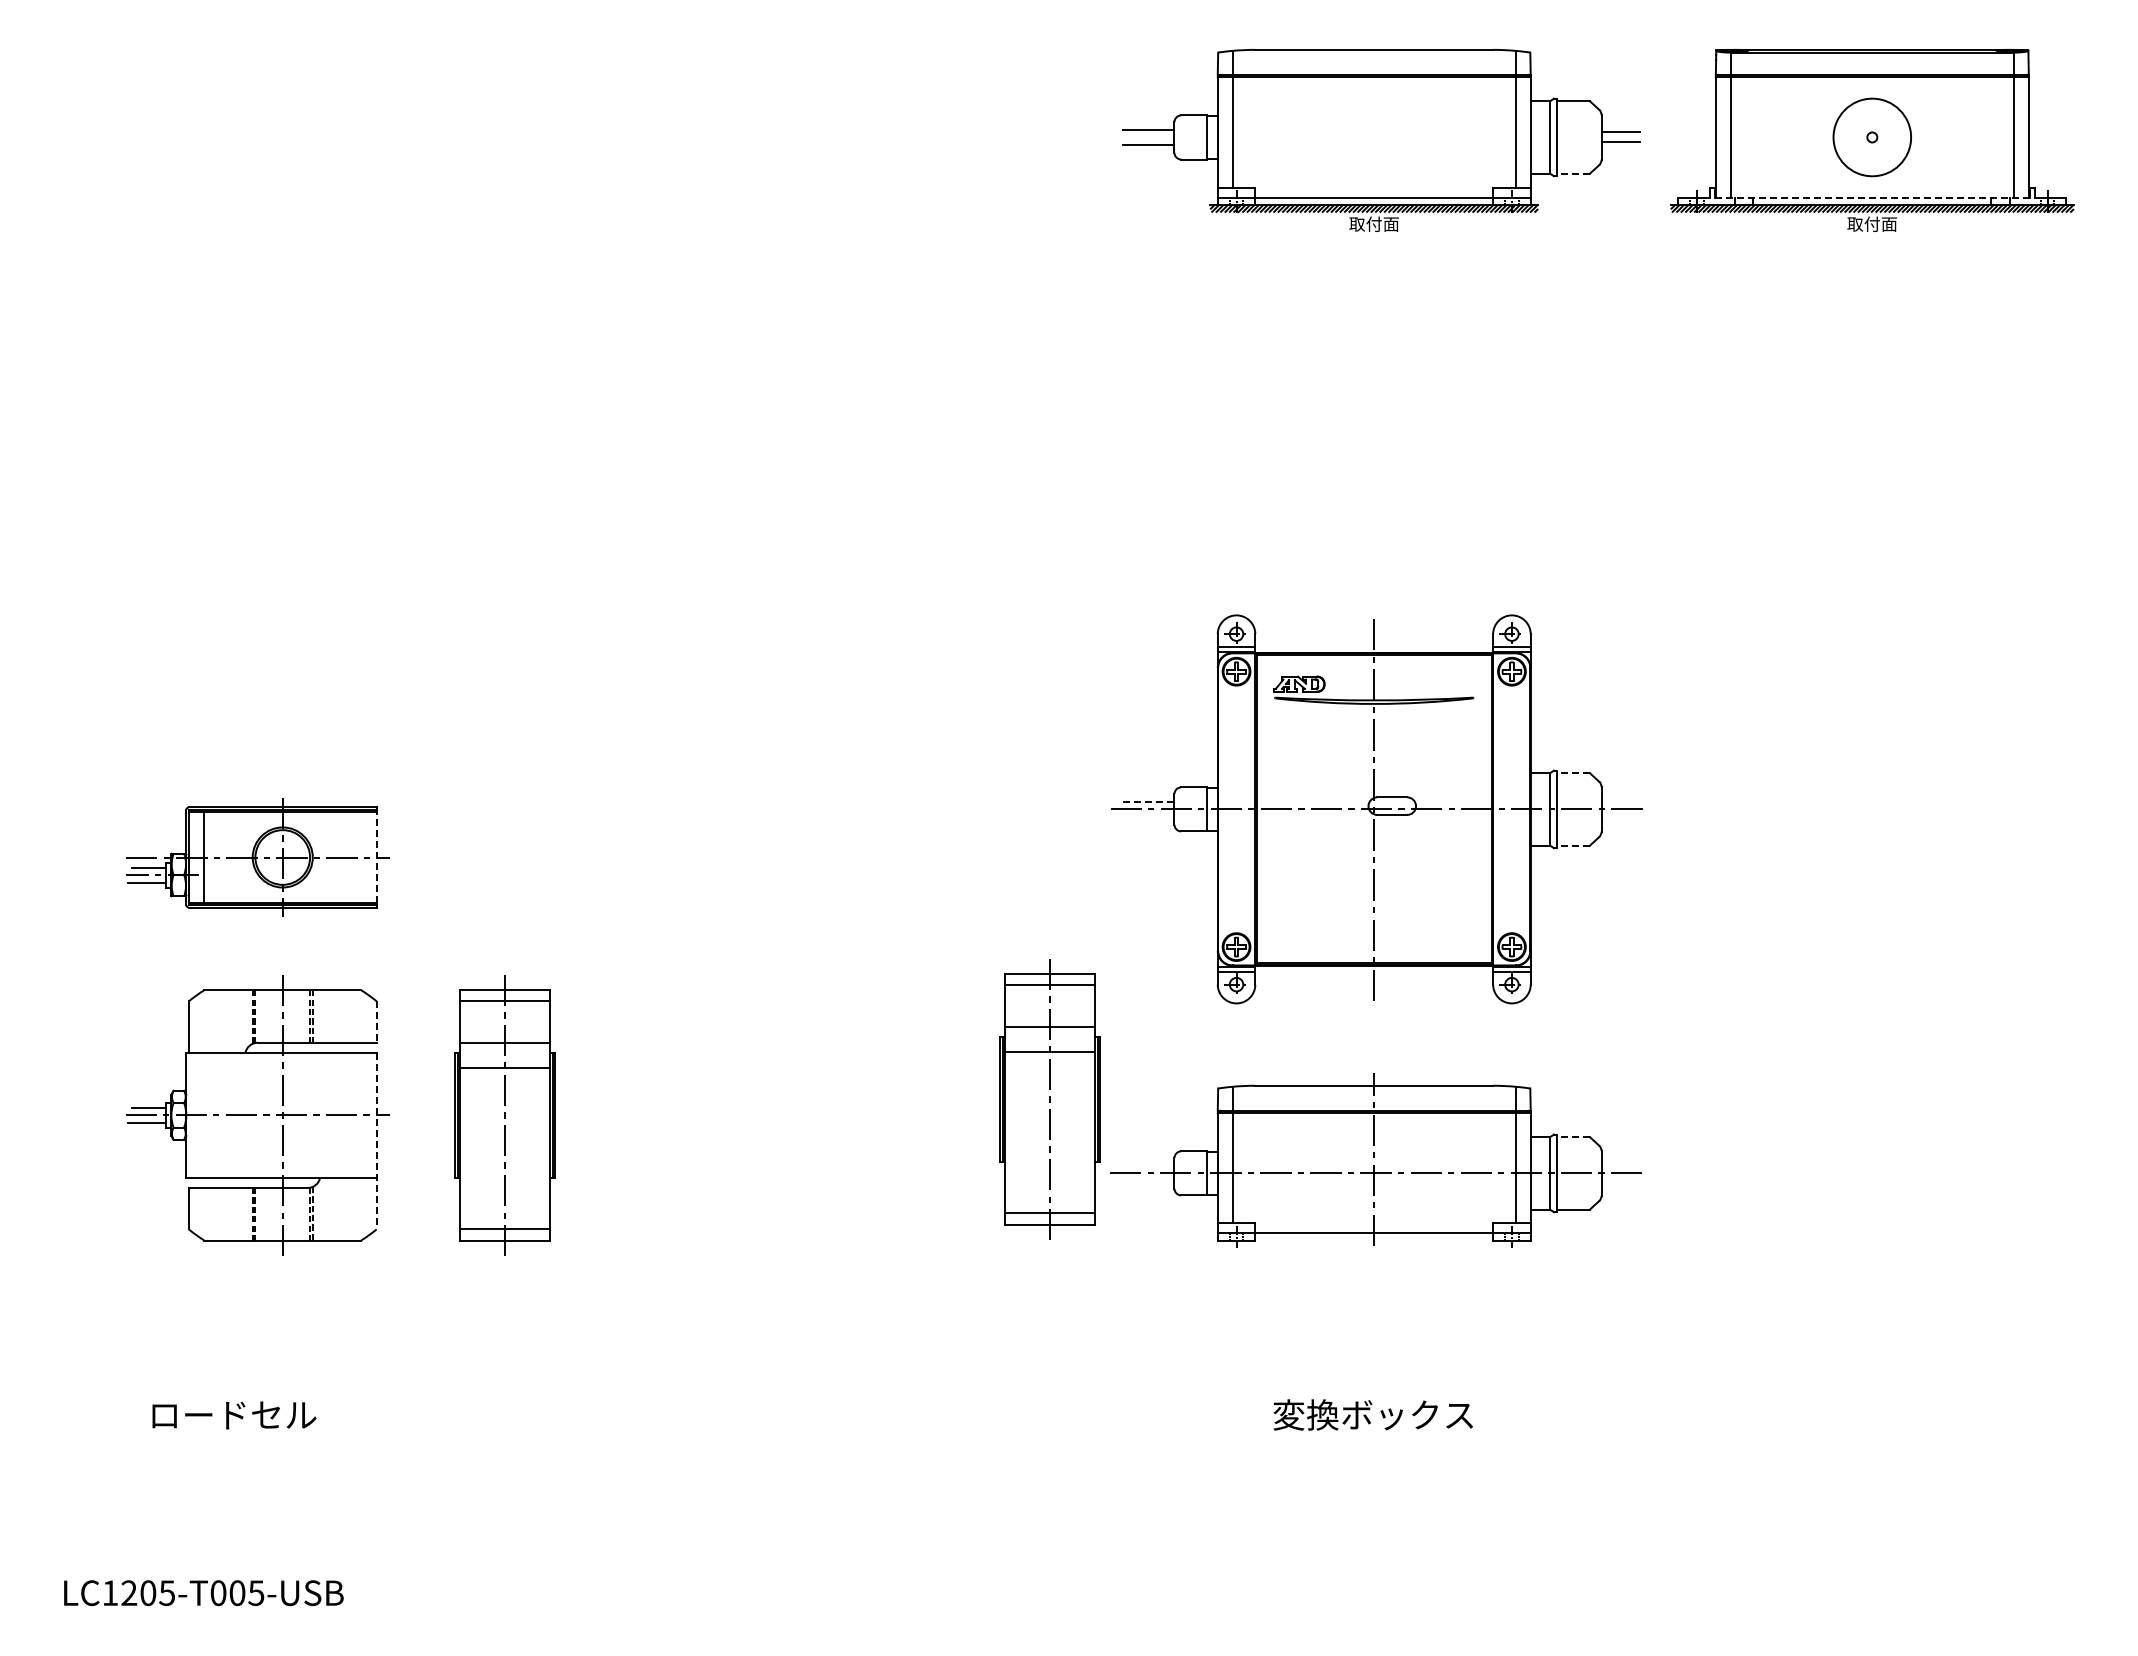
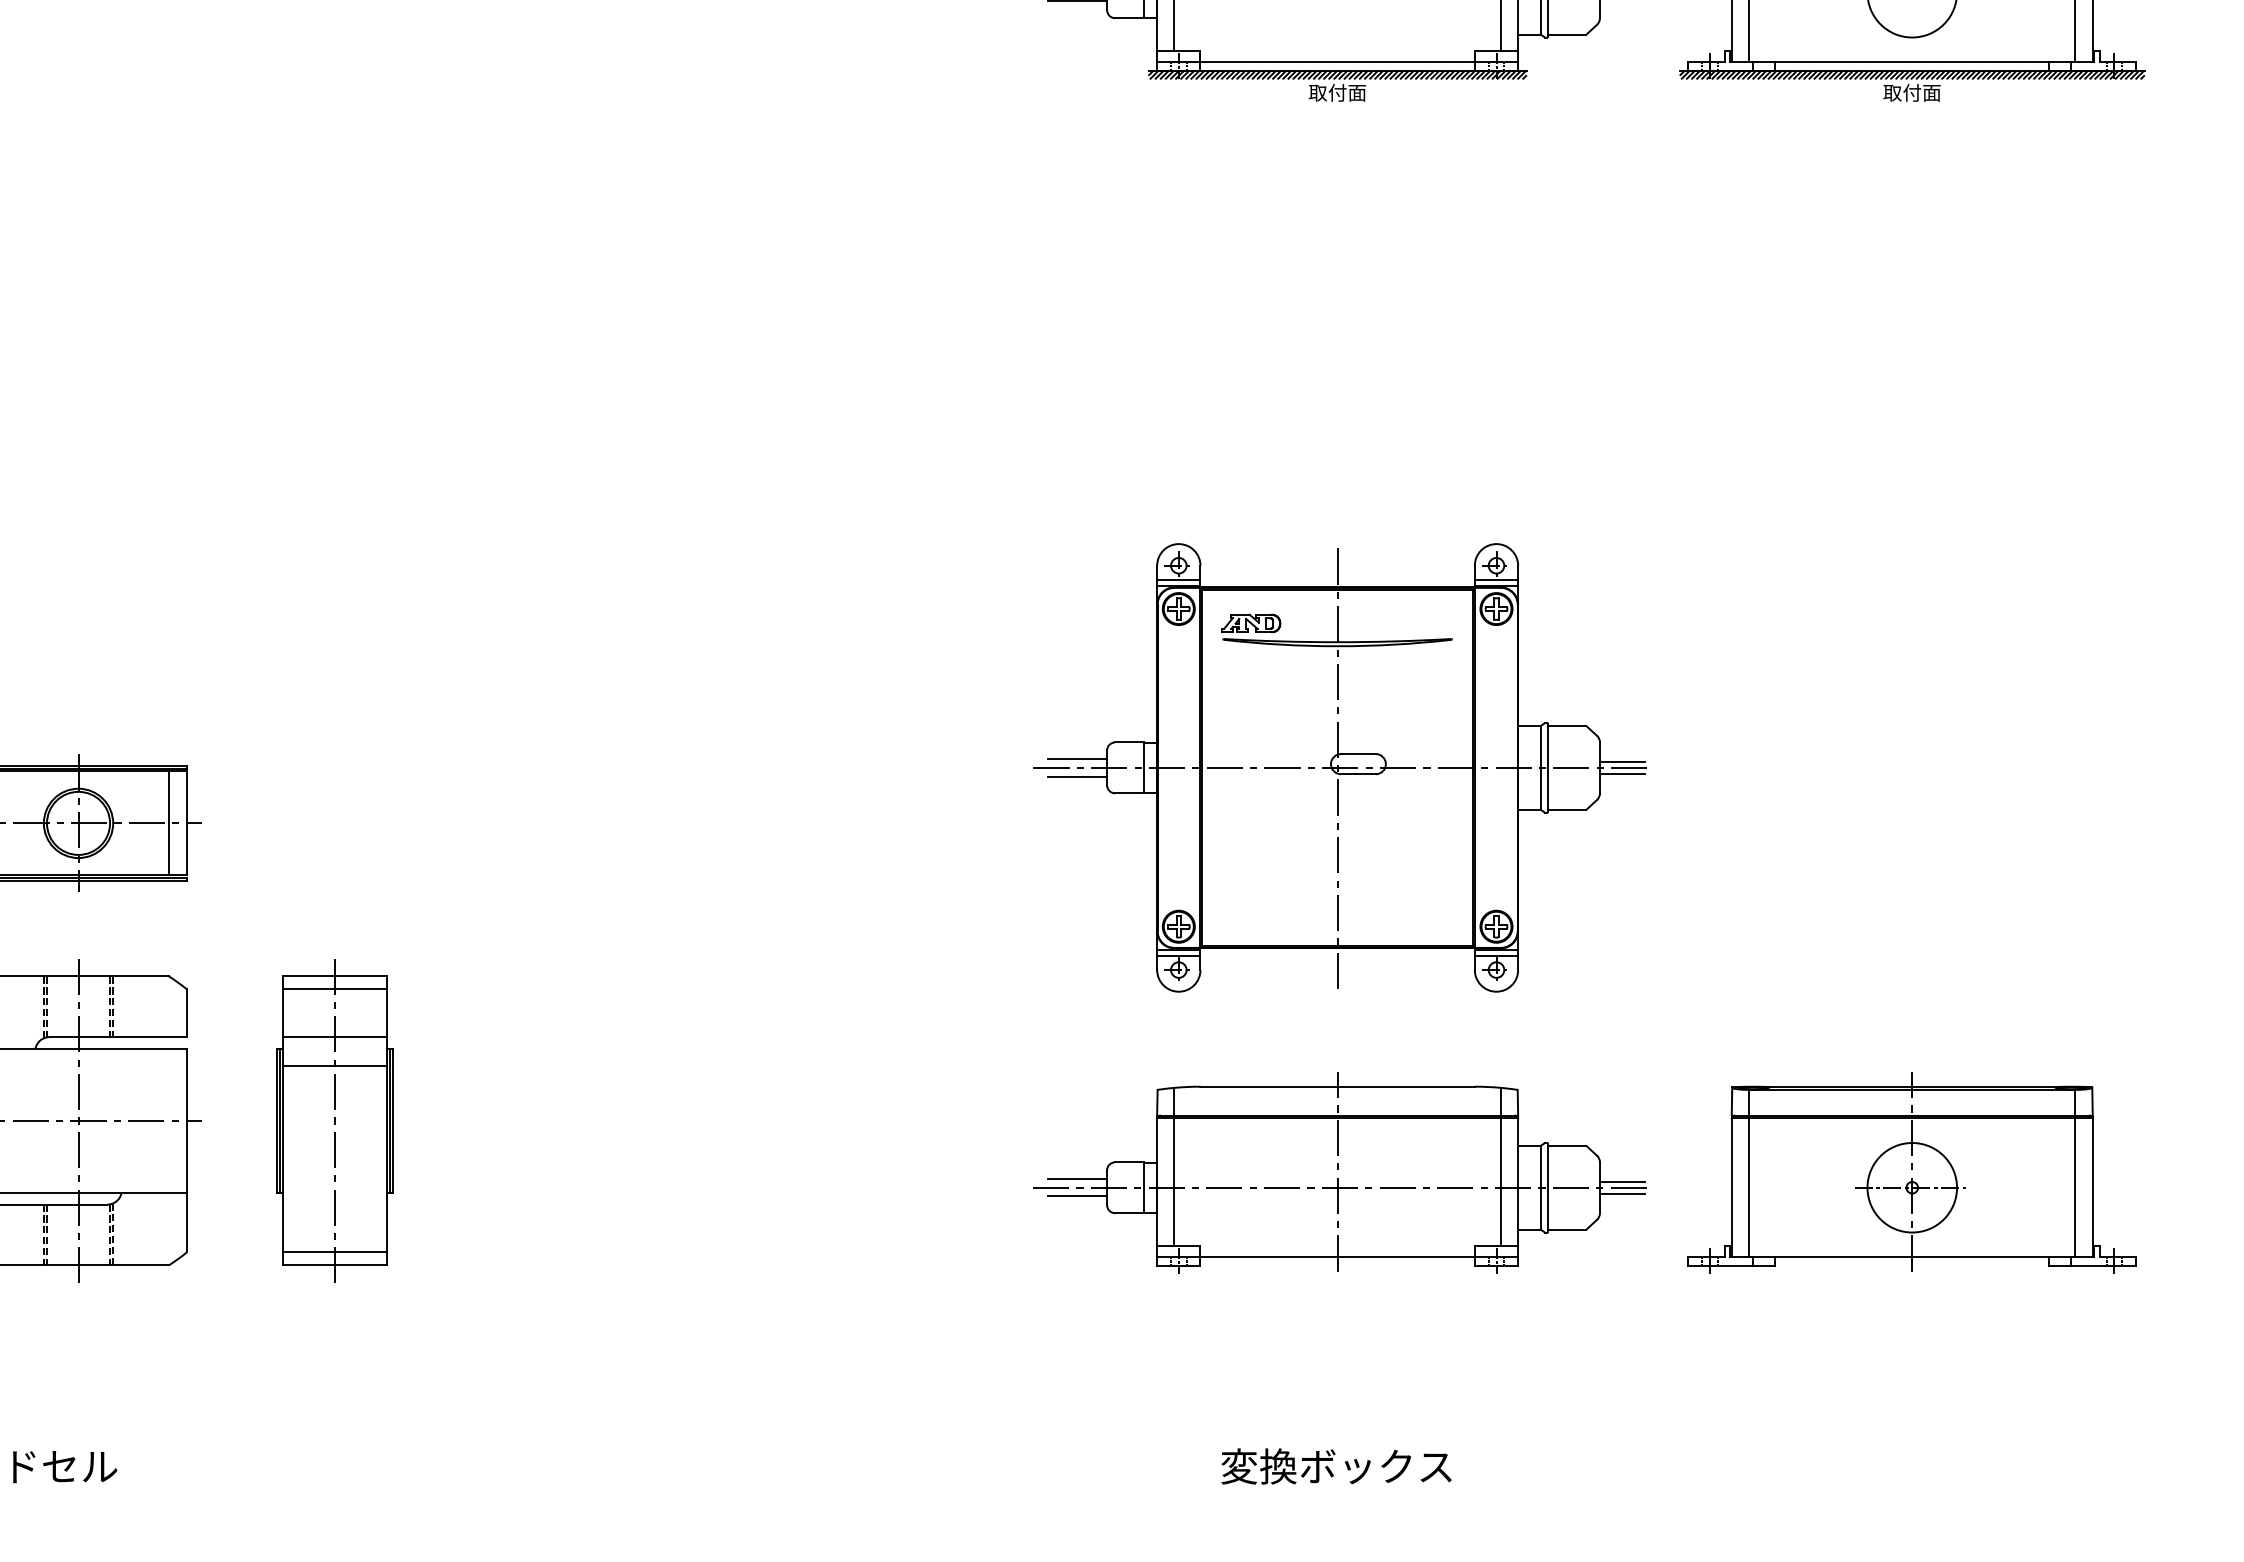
line: (1573, 173) -> (1567, 34), dashed -> solid
line: (1872, 197) -> (1912, 62), dashed -> solid
line: (1573, 773) -> (1567, 726), dashed -> solid
line: (1148, 801) -> (1077, 758), dashed -> solid
line: (1620, 804) -> (1621, 762), added
line: (1620, 814) -> (1621, 773), added
line: (1148, 816) -> (1077, 776), added
line: (1573, 845) -> (1567, 809), dashed -> solid
line: (361, 857) -> (169, 823), added
line: (376, 857) -> (186, 823), dashed -> solid
line: (376, 1022) -> (186, 1013), dashed -> solid
part: (1049, 1099) -> (963, 1102), removed
line: (1573, 1137) -> (1567, 1146), dashed -> solid
line: (376, 1141) -> (186, 1151), dashed -> solid
part: (1871, 1160) -> (1911, 1172), added
line: (1148, 1165) -> (1077, 1178), added
line: (1620, 1168) -> (1621, 1182), added
line: (1620, 1178) -> (1621, 1193), added
line: (1148, 1180) -> (1077, 1195), added

